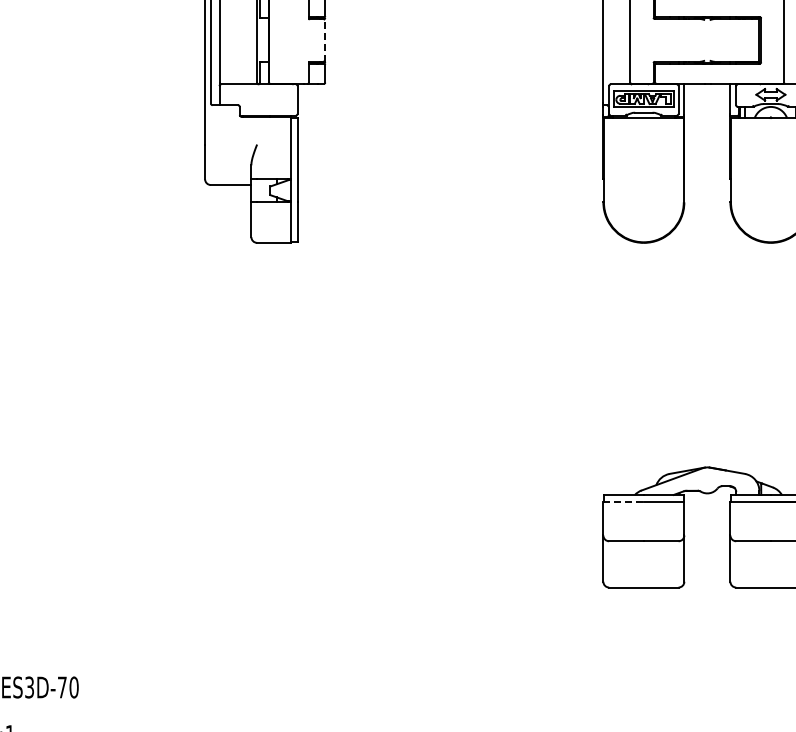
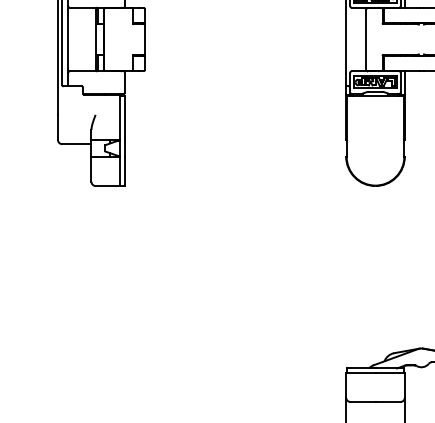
line: (325, 39) -> (145, 38), dashed -> solid
line: (624, 501) -> (361, 373), dashed -> solid

